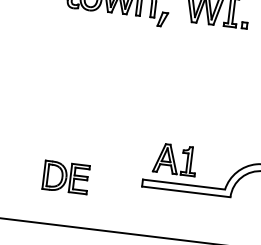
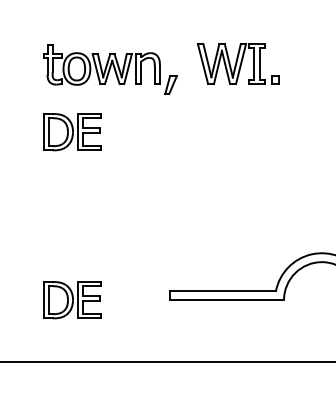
part: (81, 47) -> (72, 132), added
part: (174, 159) -> (207, 260), removed

